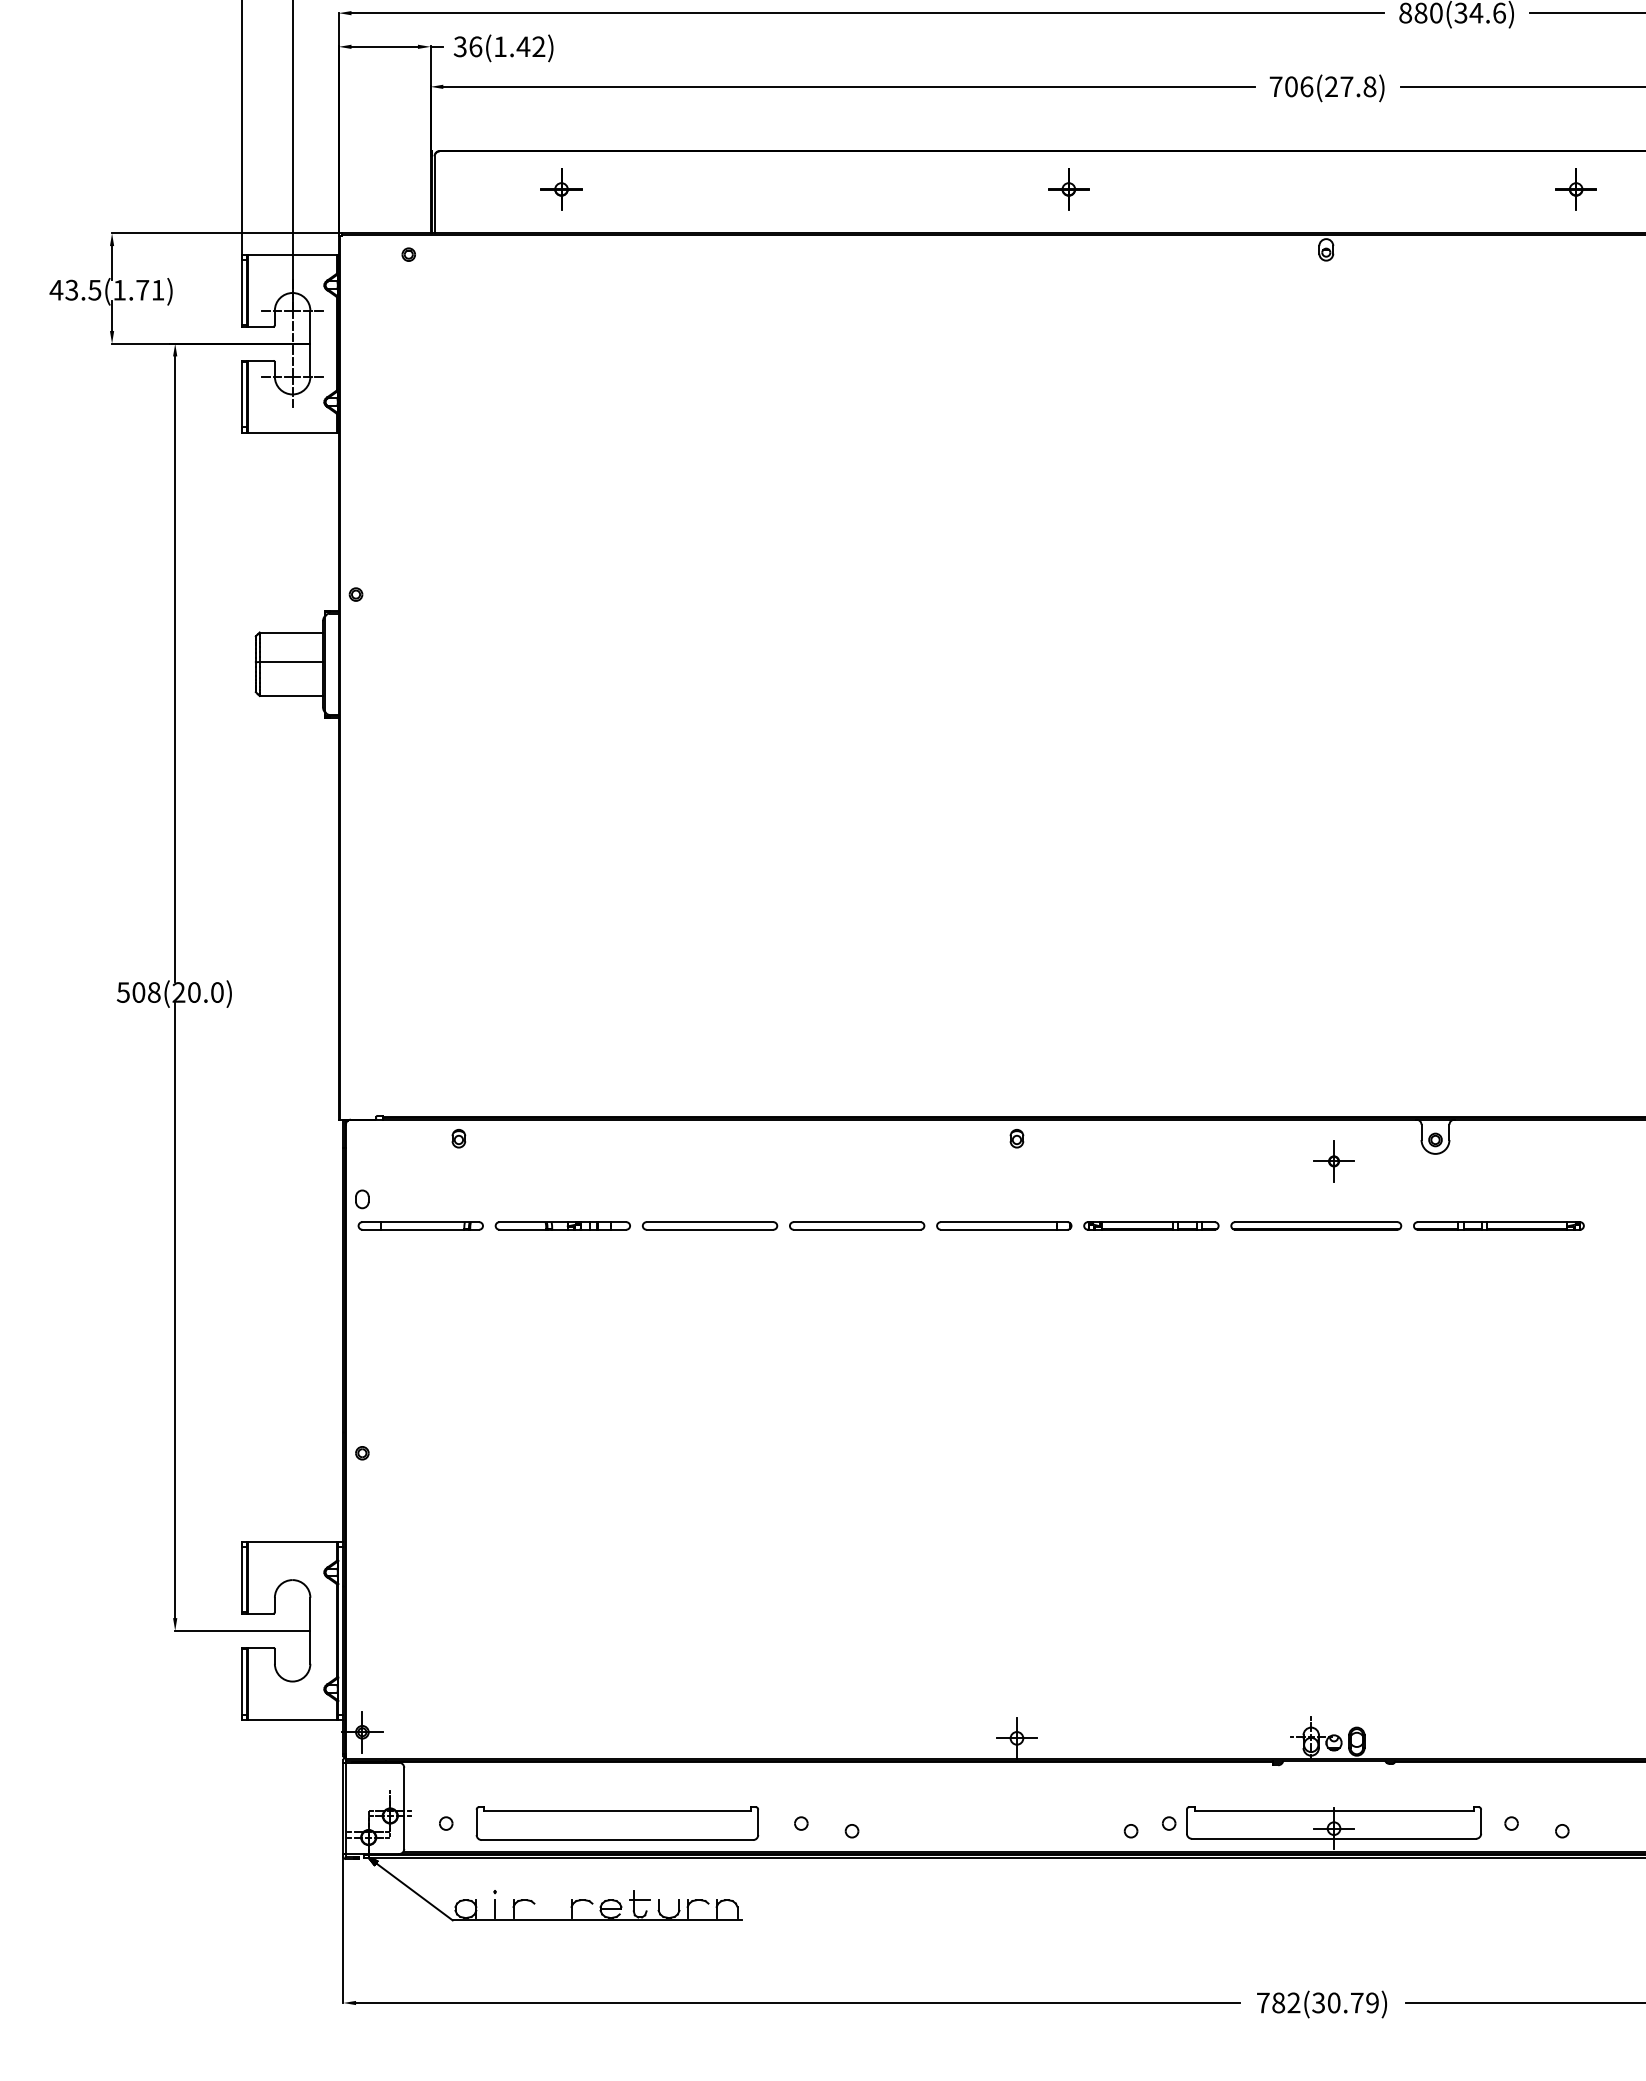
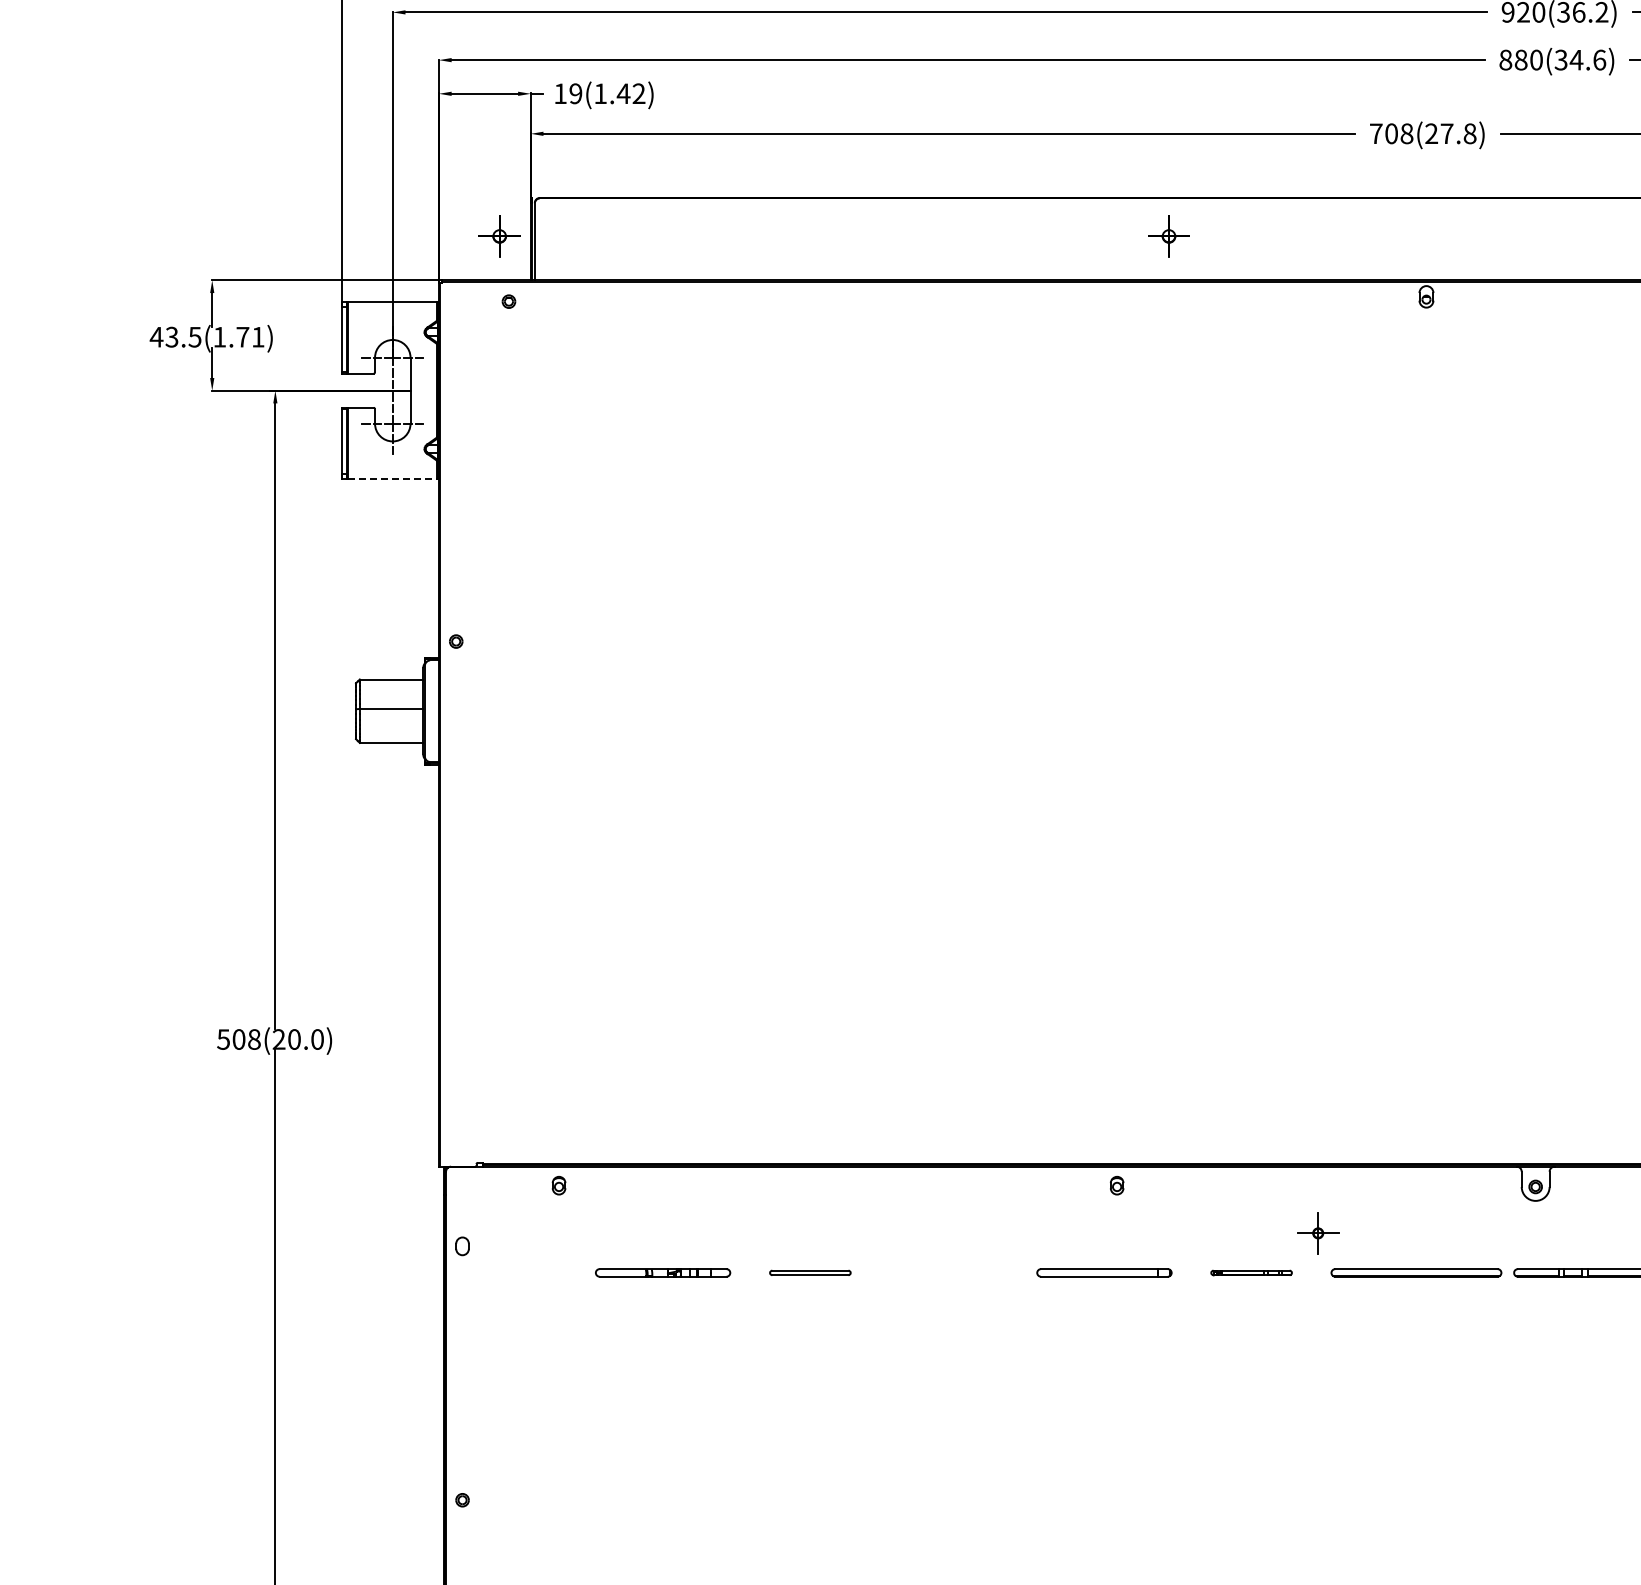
text: (467, 46) -> (567, 93), 36(1.42) -> 19(1.42)
text: (1306, 86) -> (1406, 133), 706(27.8) -> 708(27.8)
part: (561, 189) -> (499, 236), moved
line: (293, 432) -> (393, 479), solid -> dashed
part: (1333, 1161) -> (1317, 1233), moved
part: (420, 1225) -> (520, 1272), removed
part: (710, 1225) -> (810, 1272), size x0.6
part: (857, 1225) -> (957, 1272), removed
part: (1151, 1225) -> (1251, 1272), size x0.6

